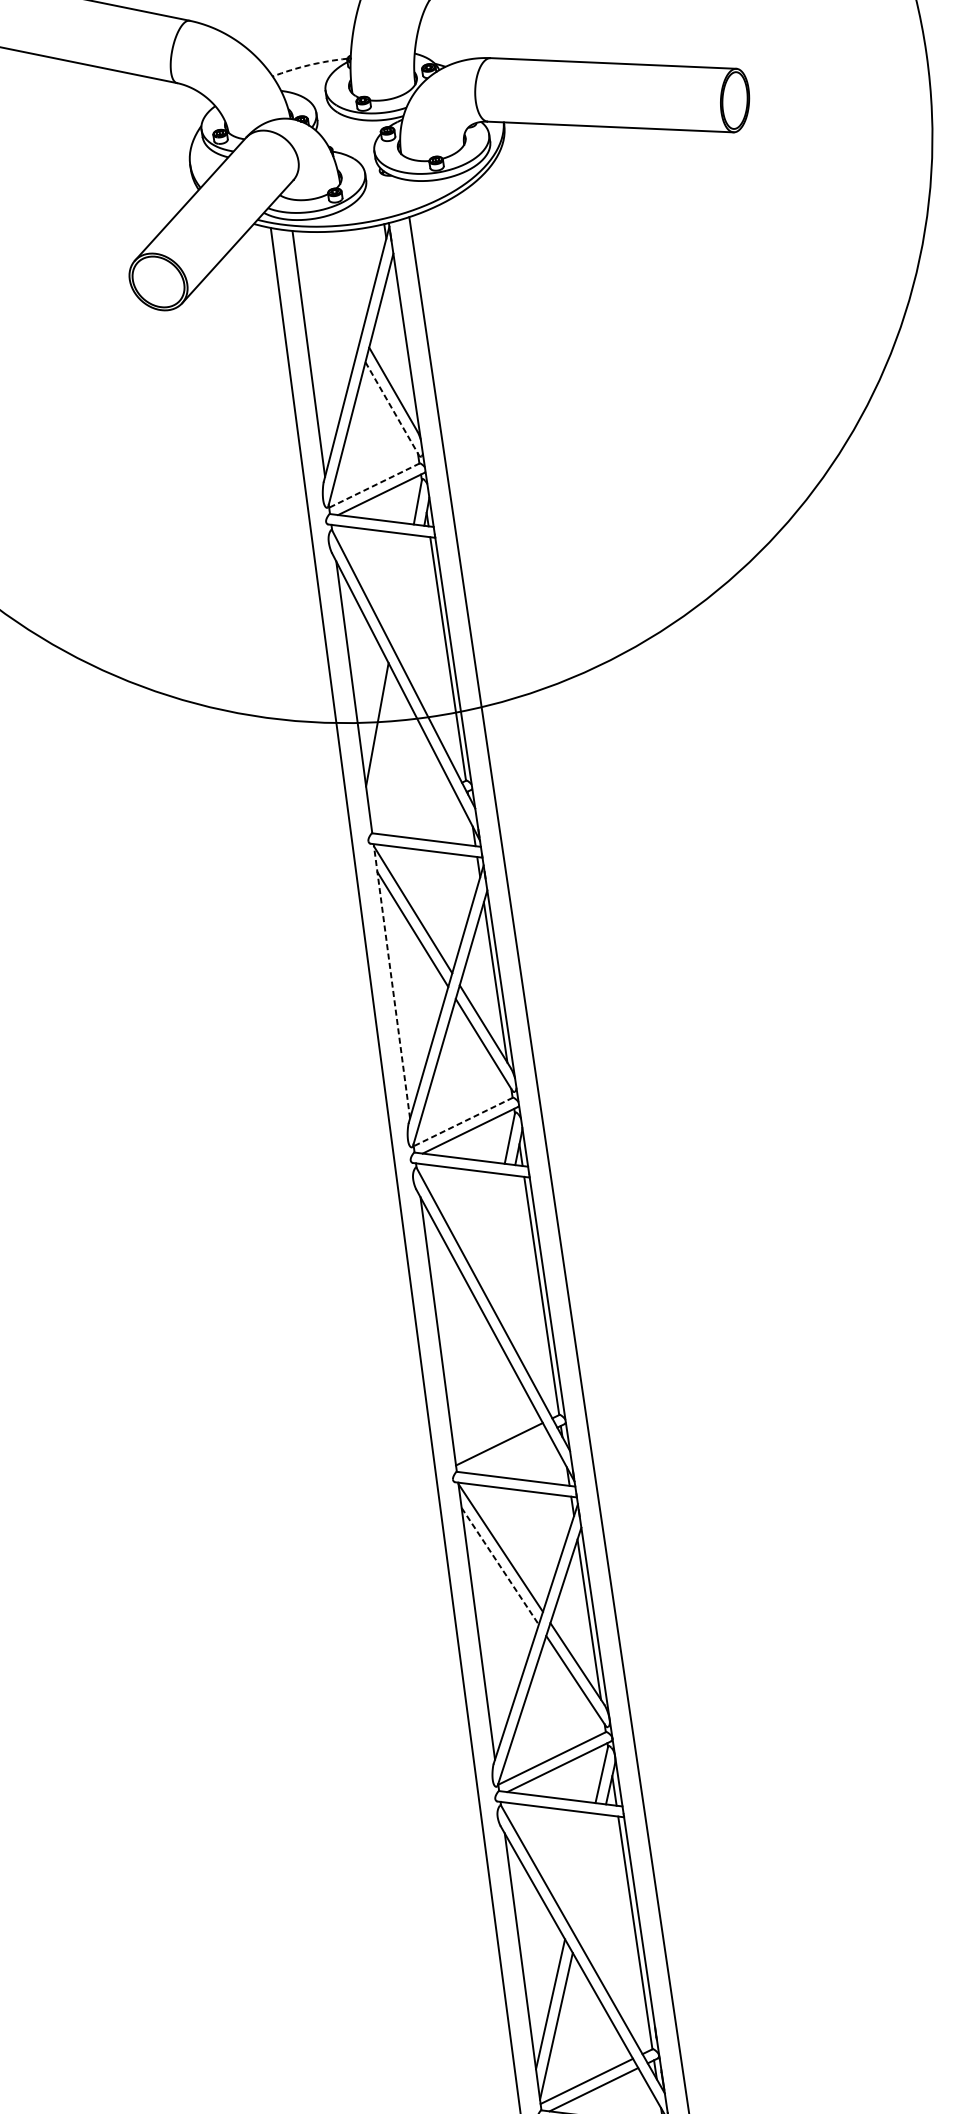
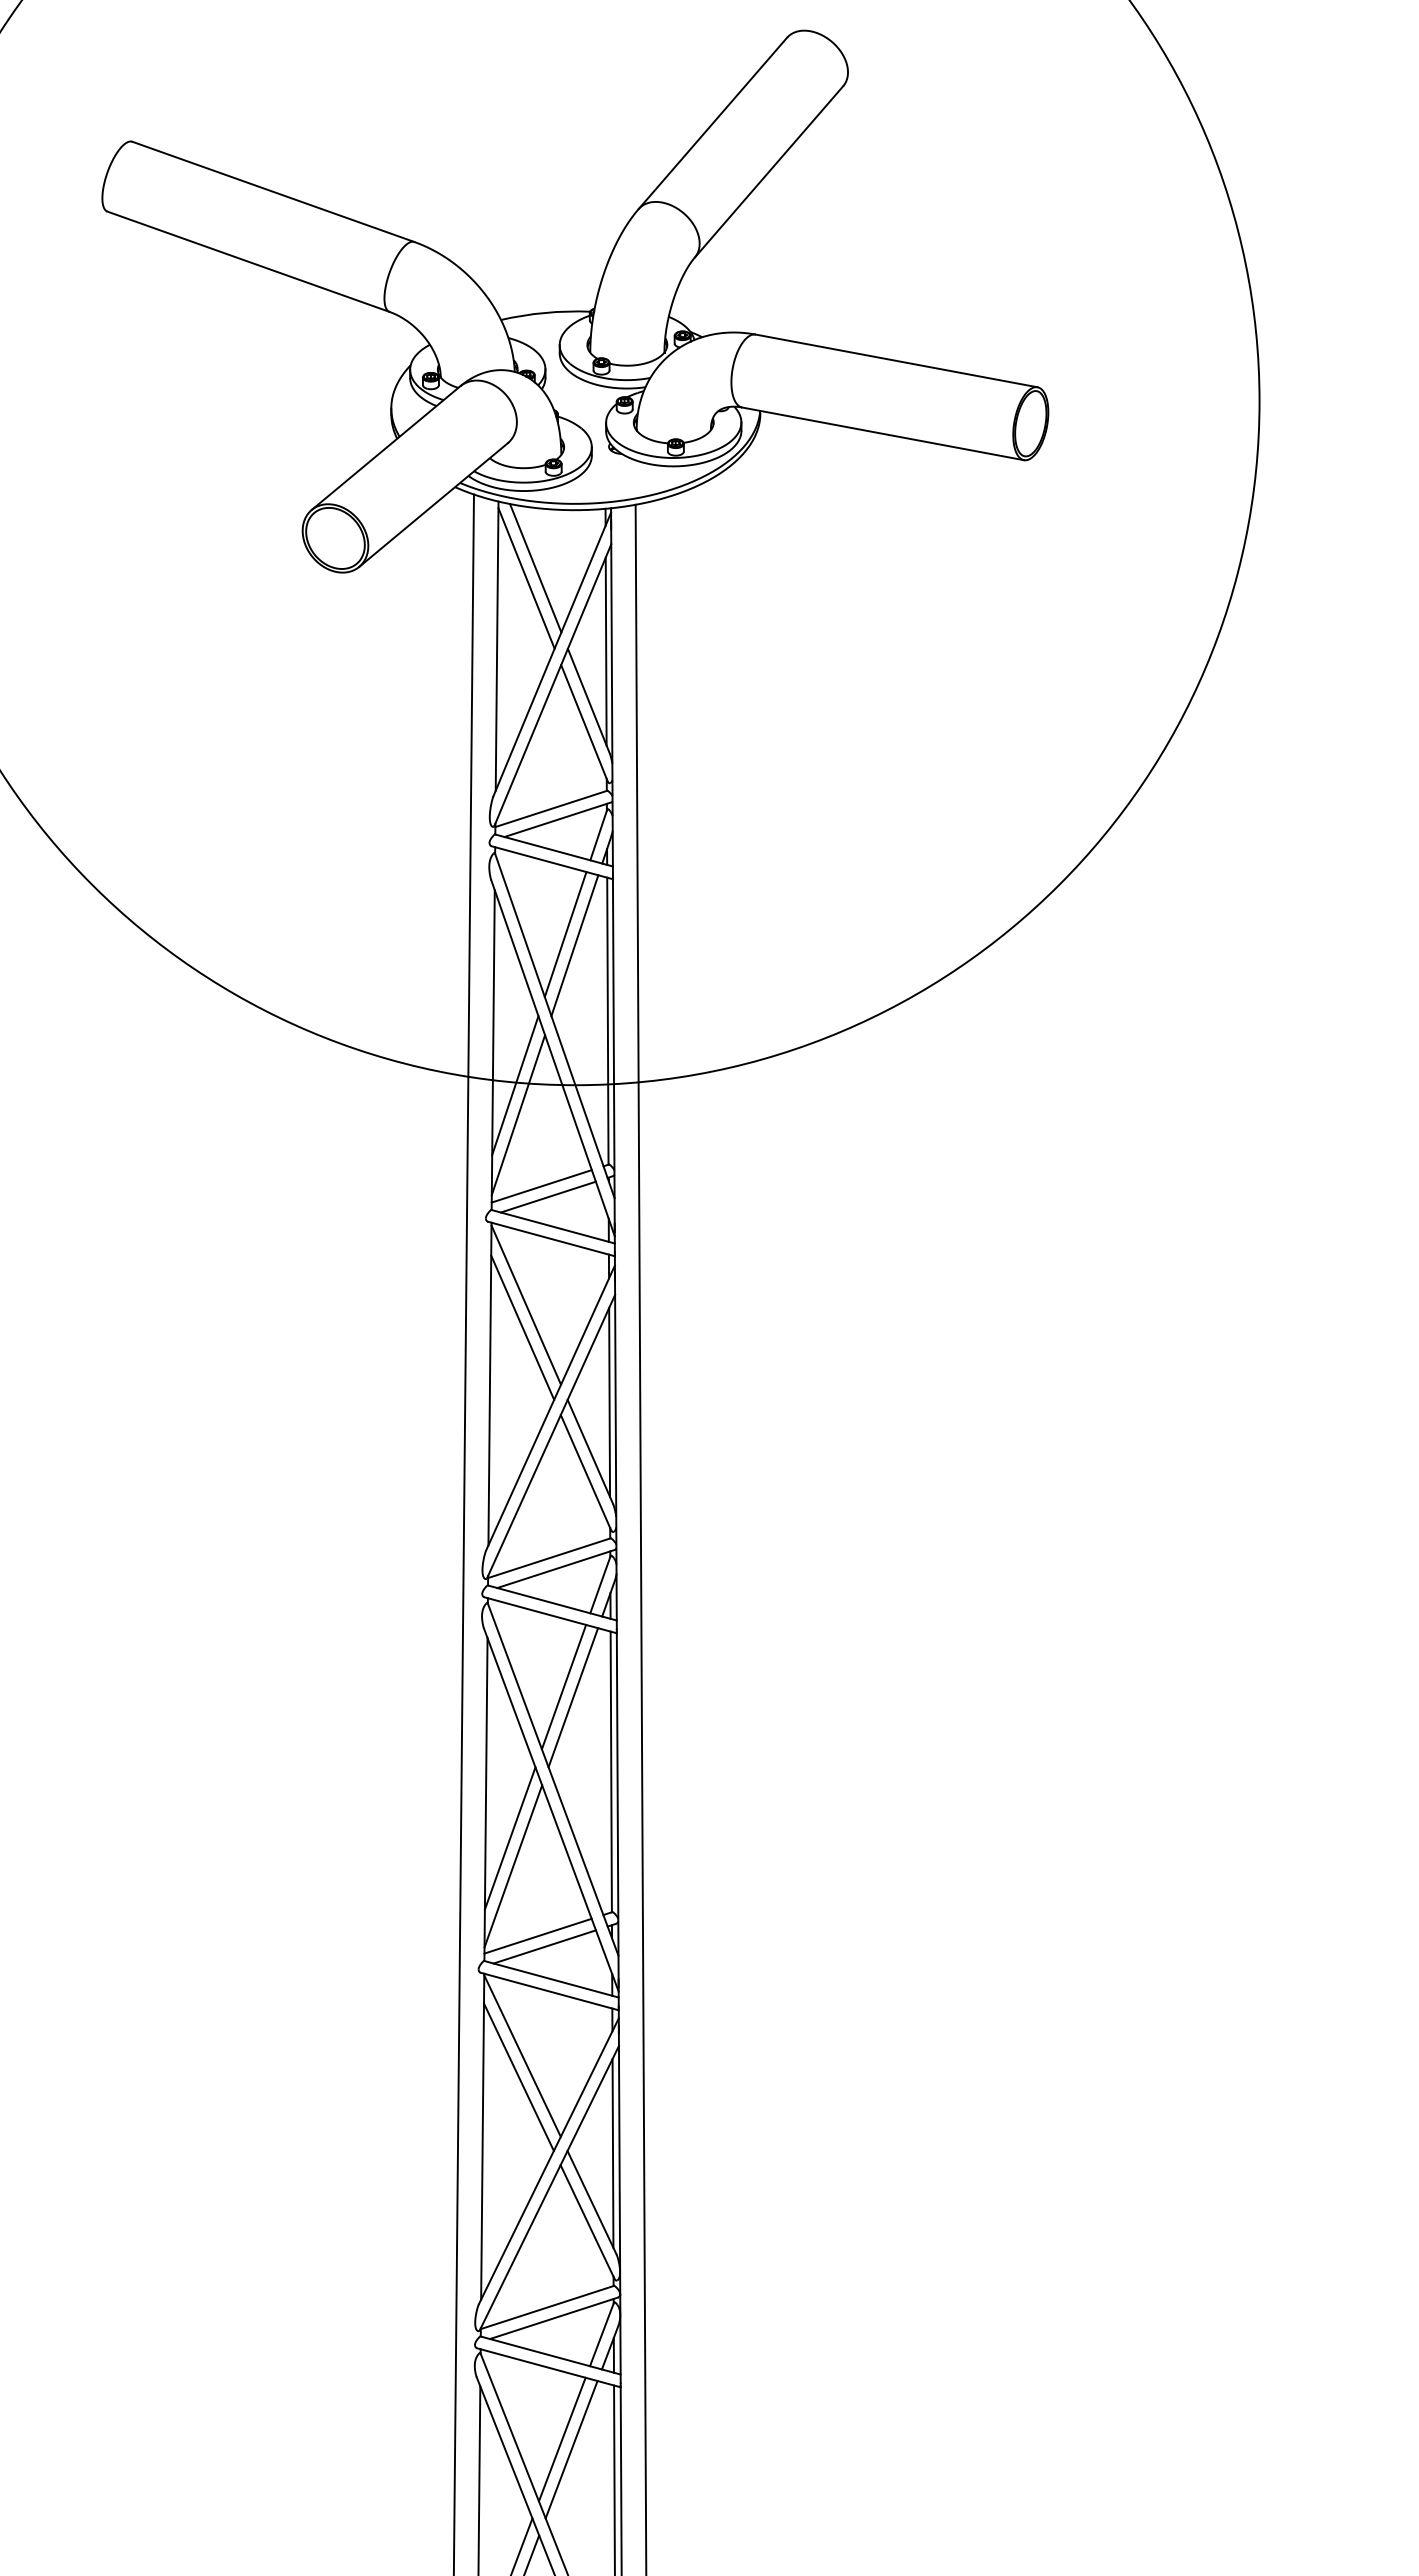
arc: (309, 64) -> (545, 312), dashed -> solid
line: (331, 283) -> (535, 568), added
line: (325, 292) -> (526, 578), added
line: (401, 345) -> (605, 651), added
line: (392, 409) -> (584, 723), dashed -> solid
line: (374, 485) -> (551, 808), dashed -> solid
line: (401, 590) -> (565, 934), added
line: (410, 598) -> (574, 945), added
line: (383, 749) -> (518, 1115), added
line: (411, 807) -> (541, 1186), added
line: (418, 815) -> (547, 1196), added
line: (392, 980) -> (490, 1383), dashed -> solid
line: (462, 1122) -> (548, 1558), dashed -> solid
line: (490, 1229) -> (563, 1686), added
line: (500, 1237) -> (573, 1697), added
line: (463, 1364) -> (509, 1838), added
line: (470, 1388) -> (513, 1866), added
line: (506, 1452) -> (544, 1946), added
line: (499, 1566) -> (518, 2077), dashed -> solid
line: (580, 1868) -> (561, 2439), added
line: (589, 1876) -> (571, 2449), added

